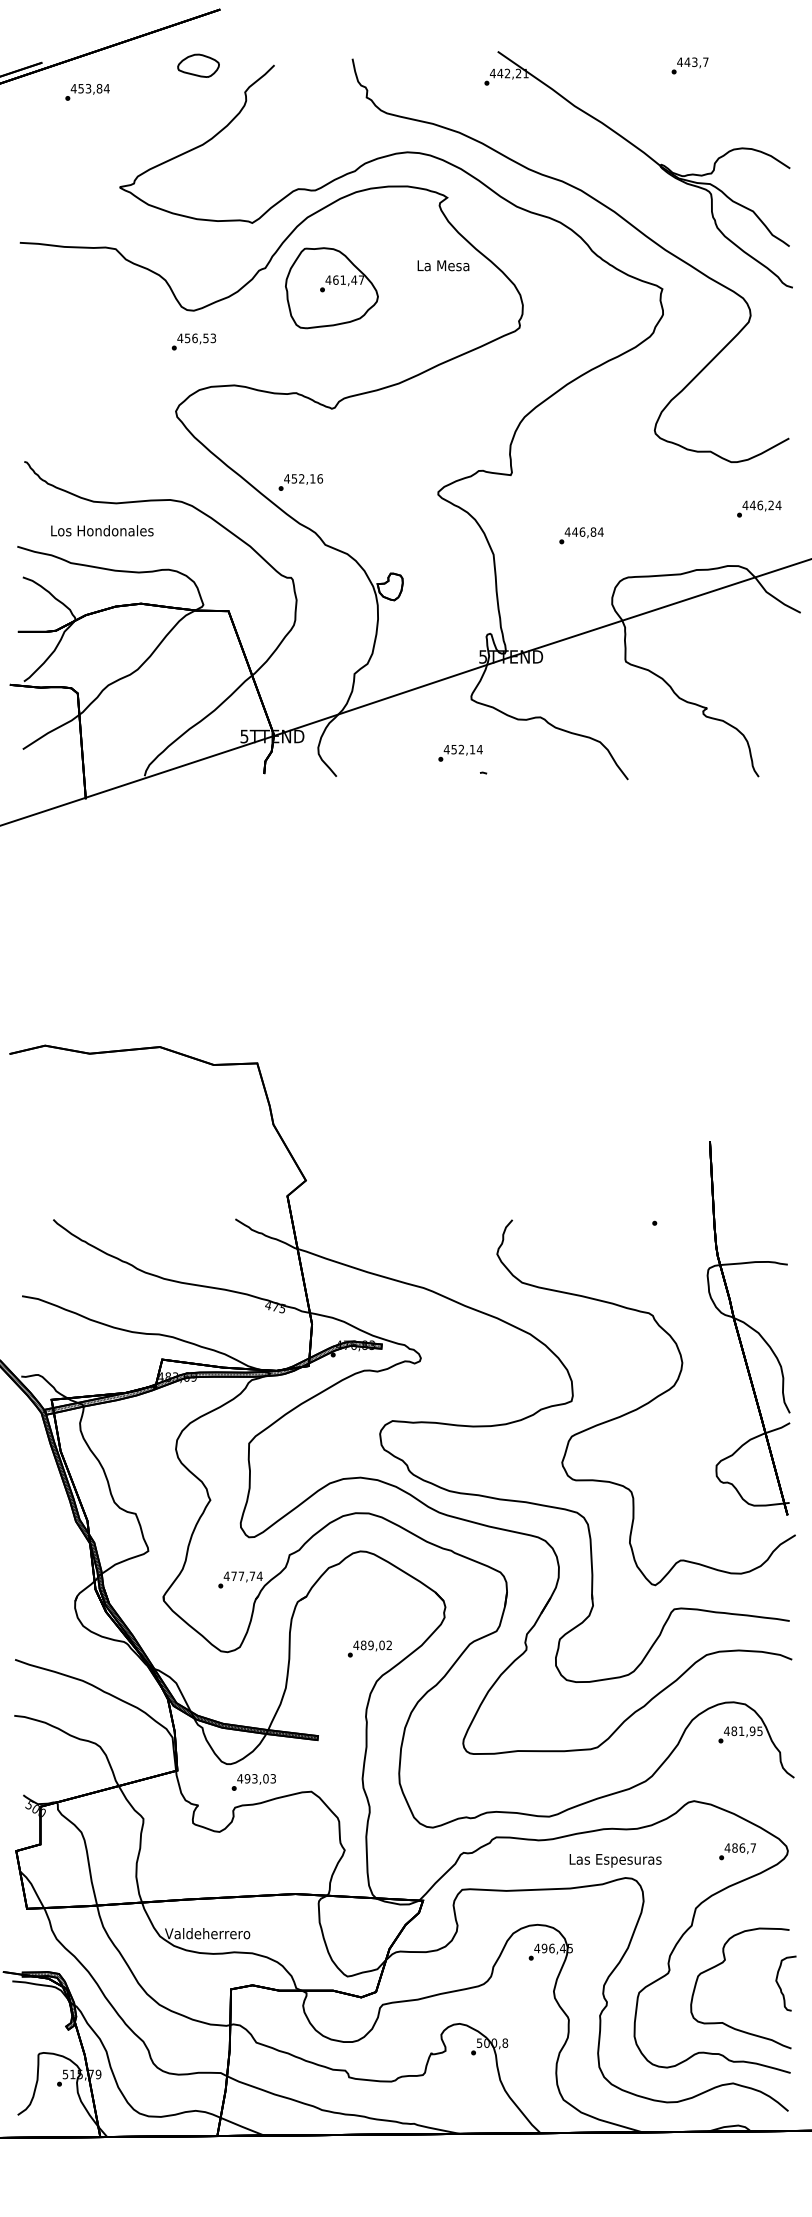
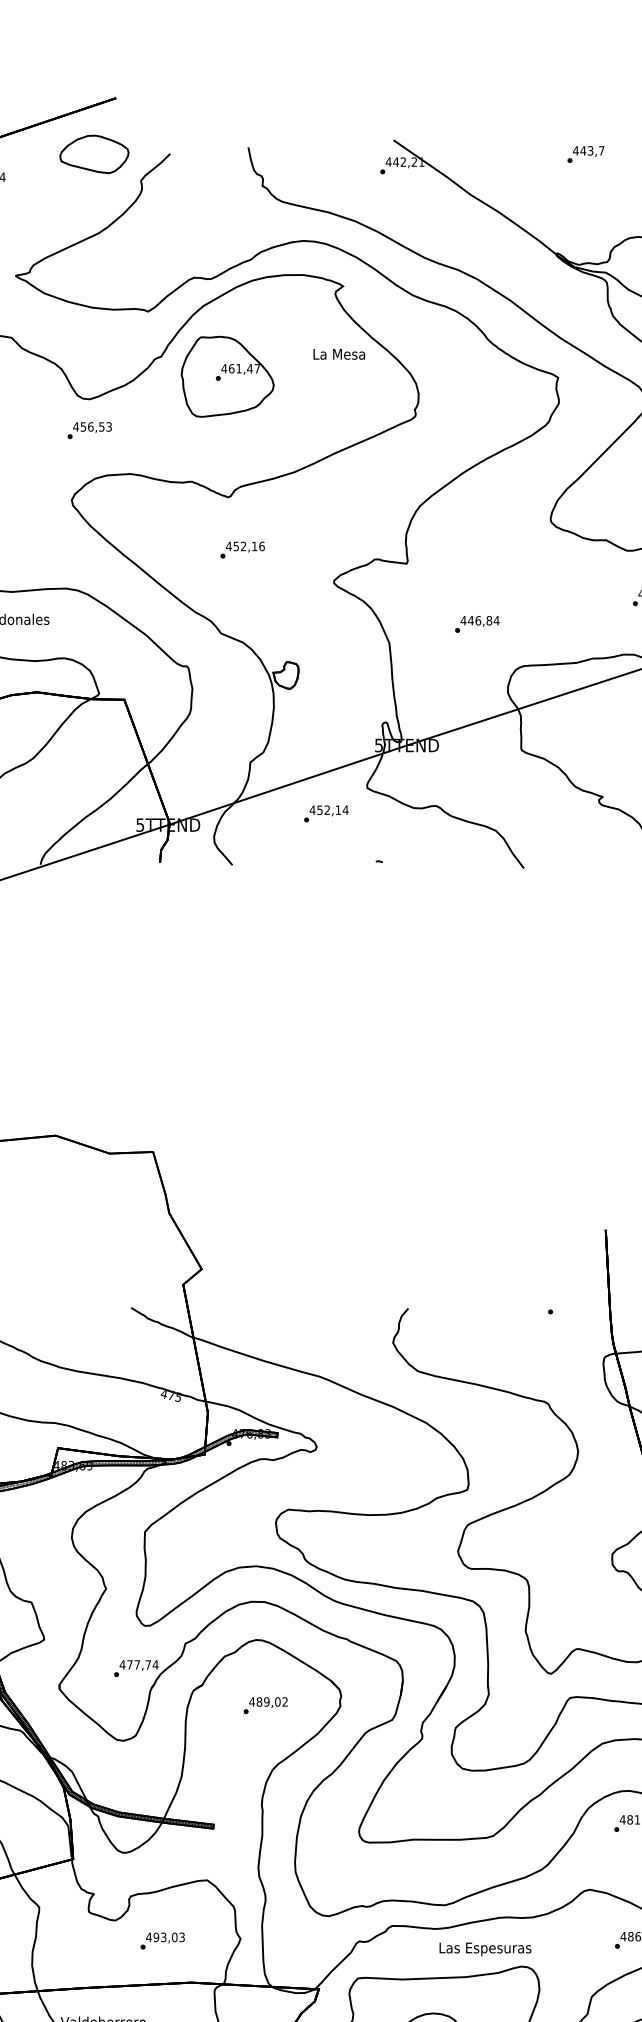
part: (198, 65) -> (94, 154), size x1.67
text: (300, 482) -> (242, 550), moved
text: (460, 752) -> (326, 813), moved
text: (369, 1648) -> (265, 1705), moved
text: (253, 1782) -> (162, 1941), moved
text: (615, 1860) -> (485, 1949), moved

